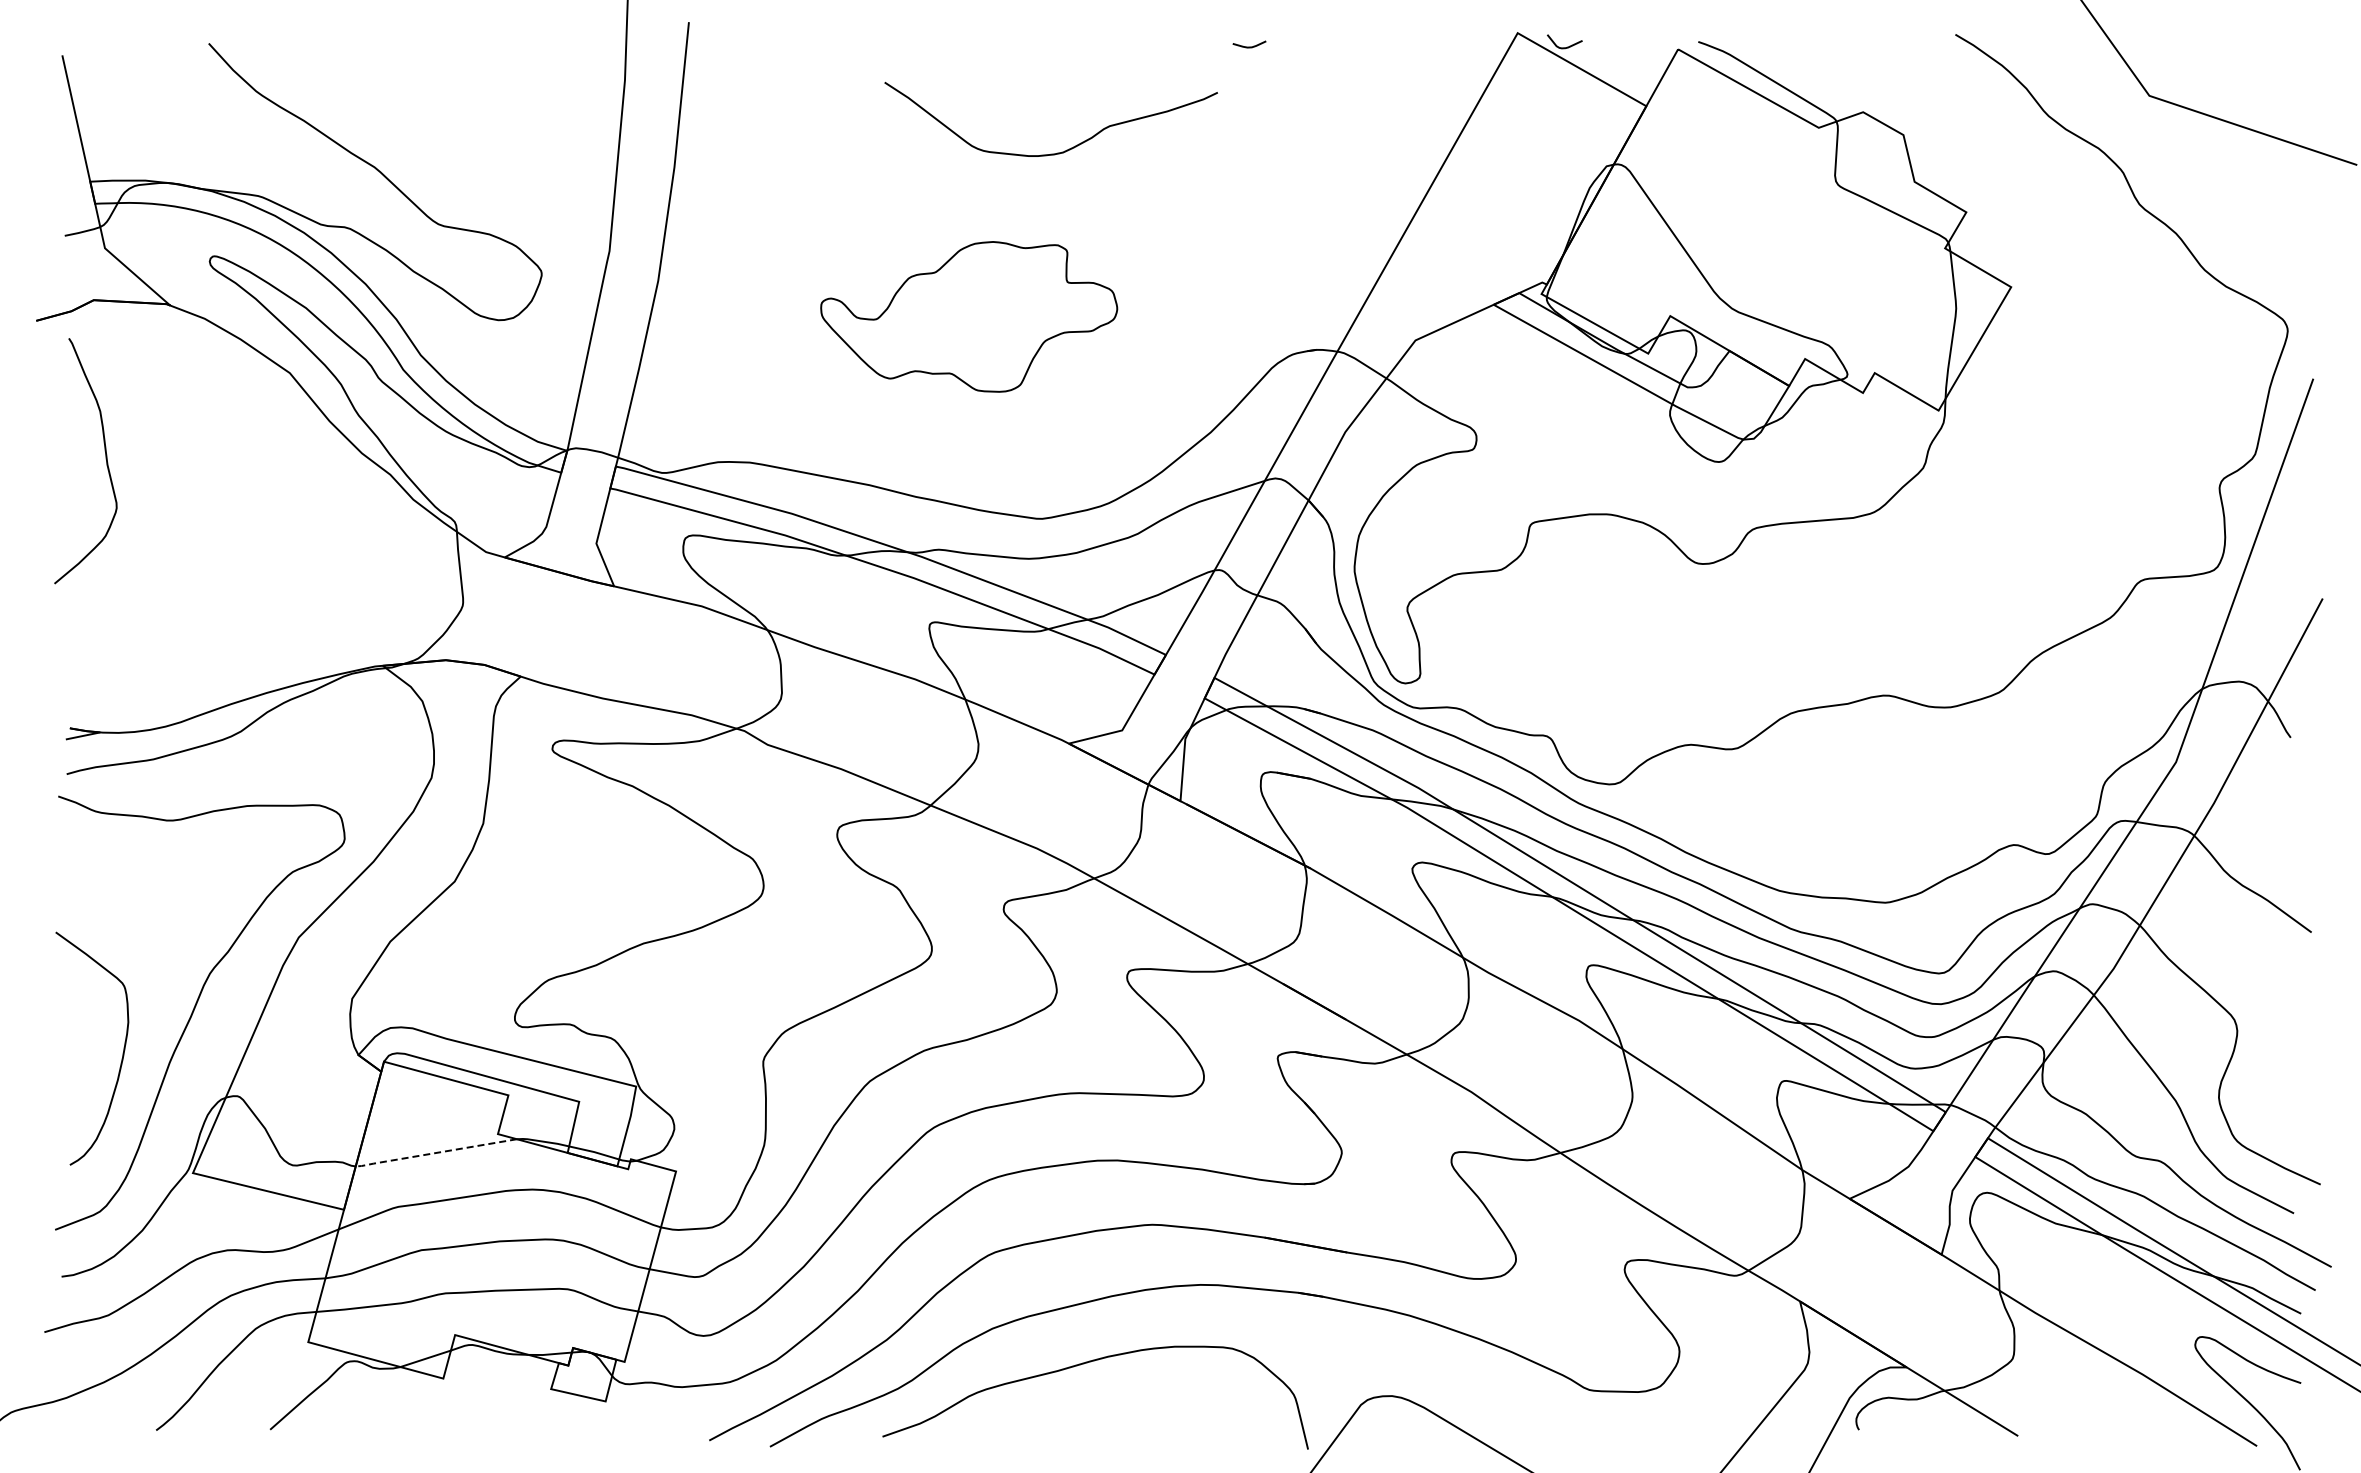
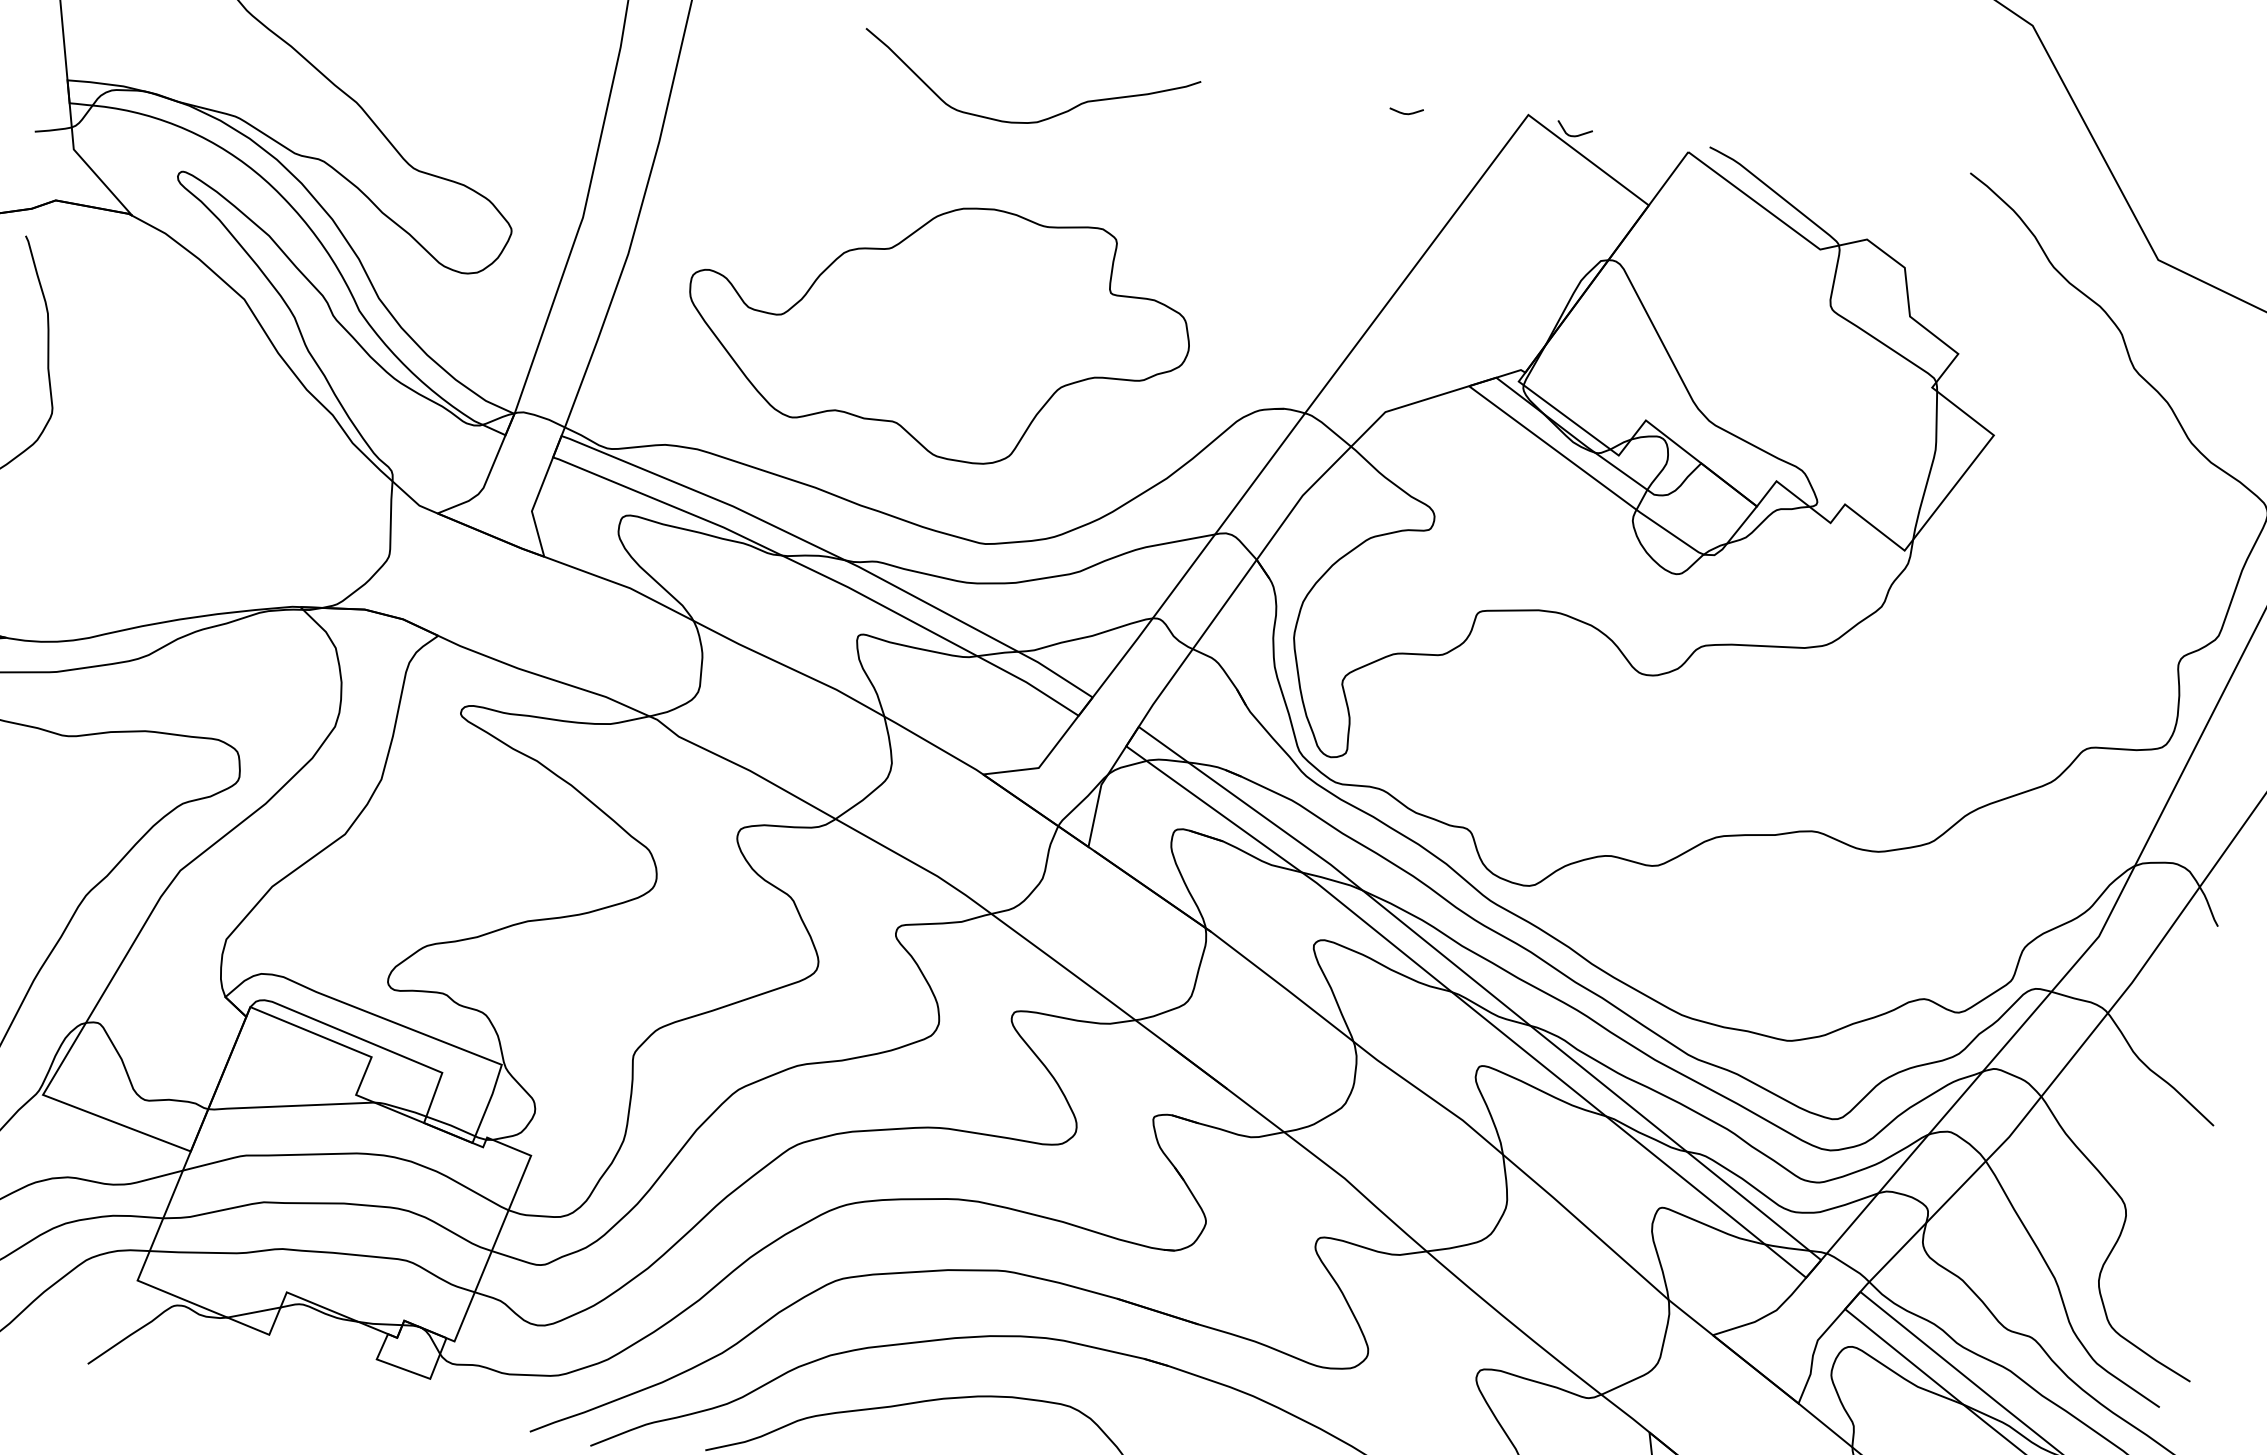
curve: (1249, 46) -> (1406, 113), moved
curve: (1057, 152) -> (1031, 121), moved
part: (968, 316) -> (937, 330), size x1.67
line: (434, 1153) -> (289, 1106), dashed -> solid

